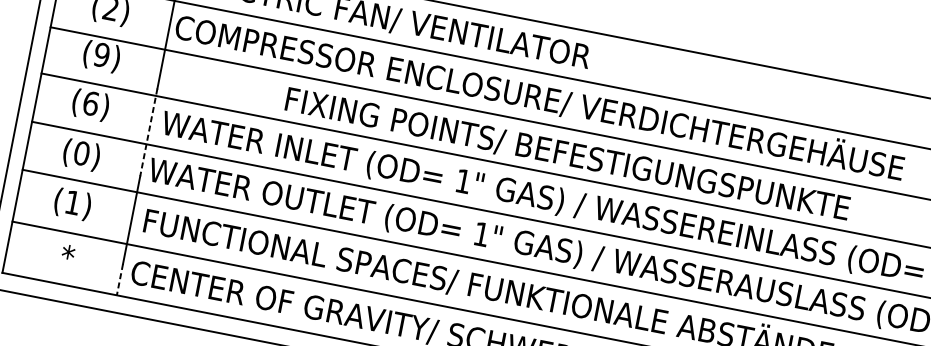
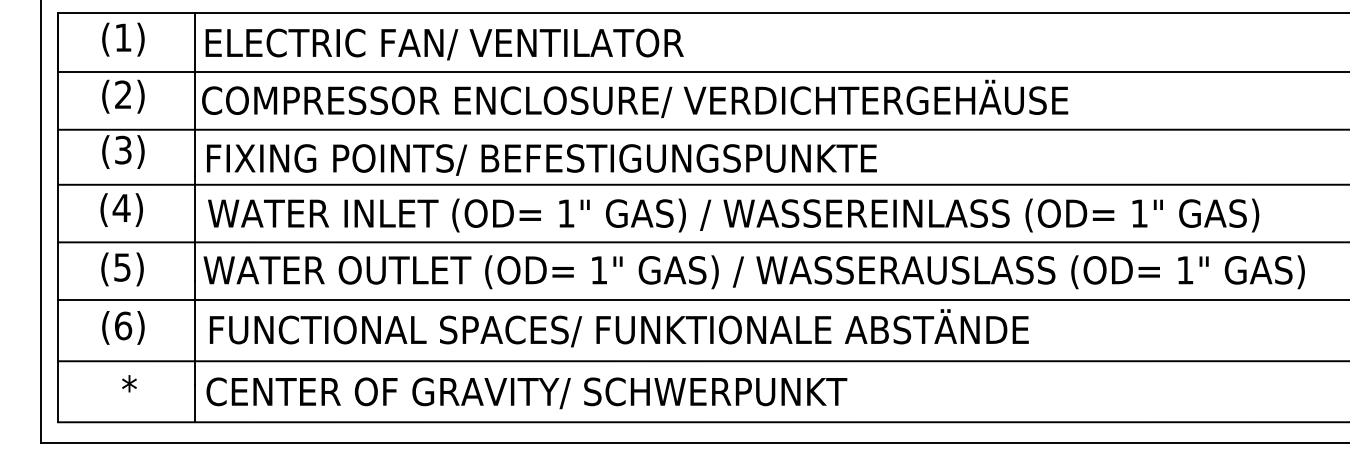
text: (101, 55) -> (122, 150), (9) -> (3)
text: (90, 102) -> (121, 207), (6) -> (4)
line: (148, 132) -> (194, 228), dashed -> solid
text: (81, 153) -> (122, 267), (0) -> (5)
text: (567, 154) -> (541, 159), moved
text: (73, 202) -> (123, 325), (1) -> (6)
line: (119, 279) -> (194, 403), dashed -> solid

